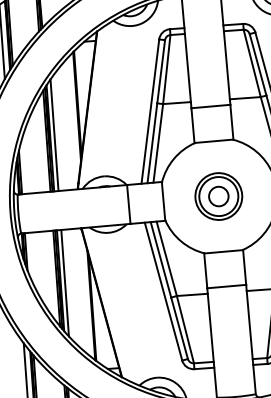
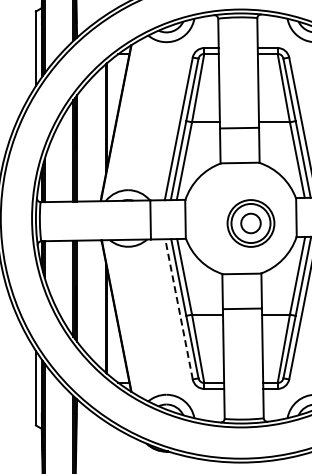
line: (54, 135) -> (81, 145), removed
part: (218, 196) -> (250, 223), moved
line: (65, 282) -> (81, 293), removed
line: (162, 290) -> (178, 308), solid -> dashed

